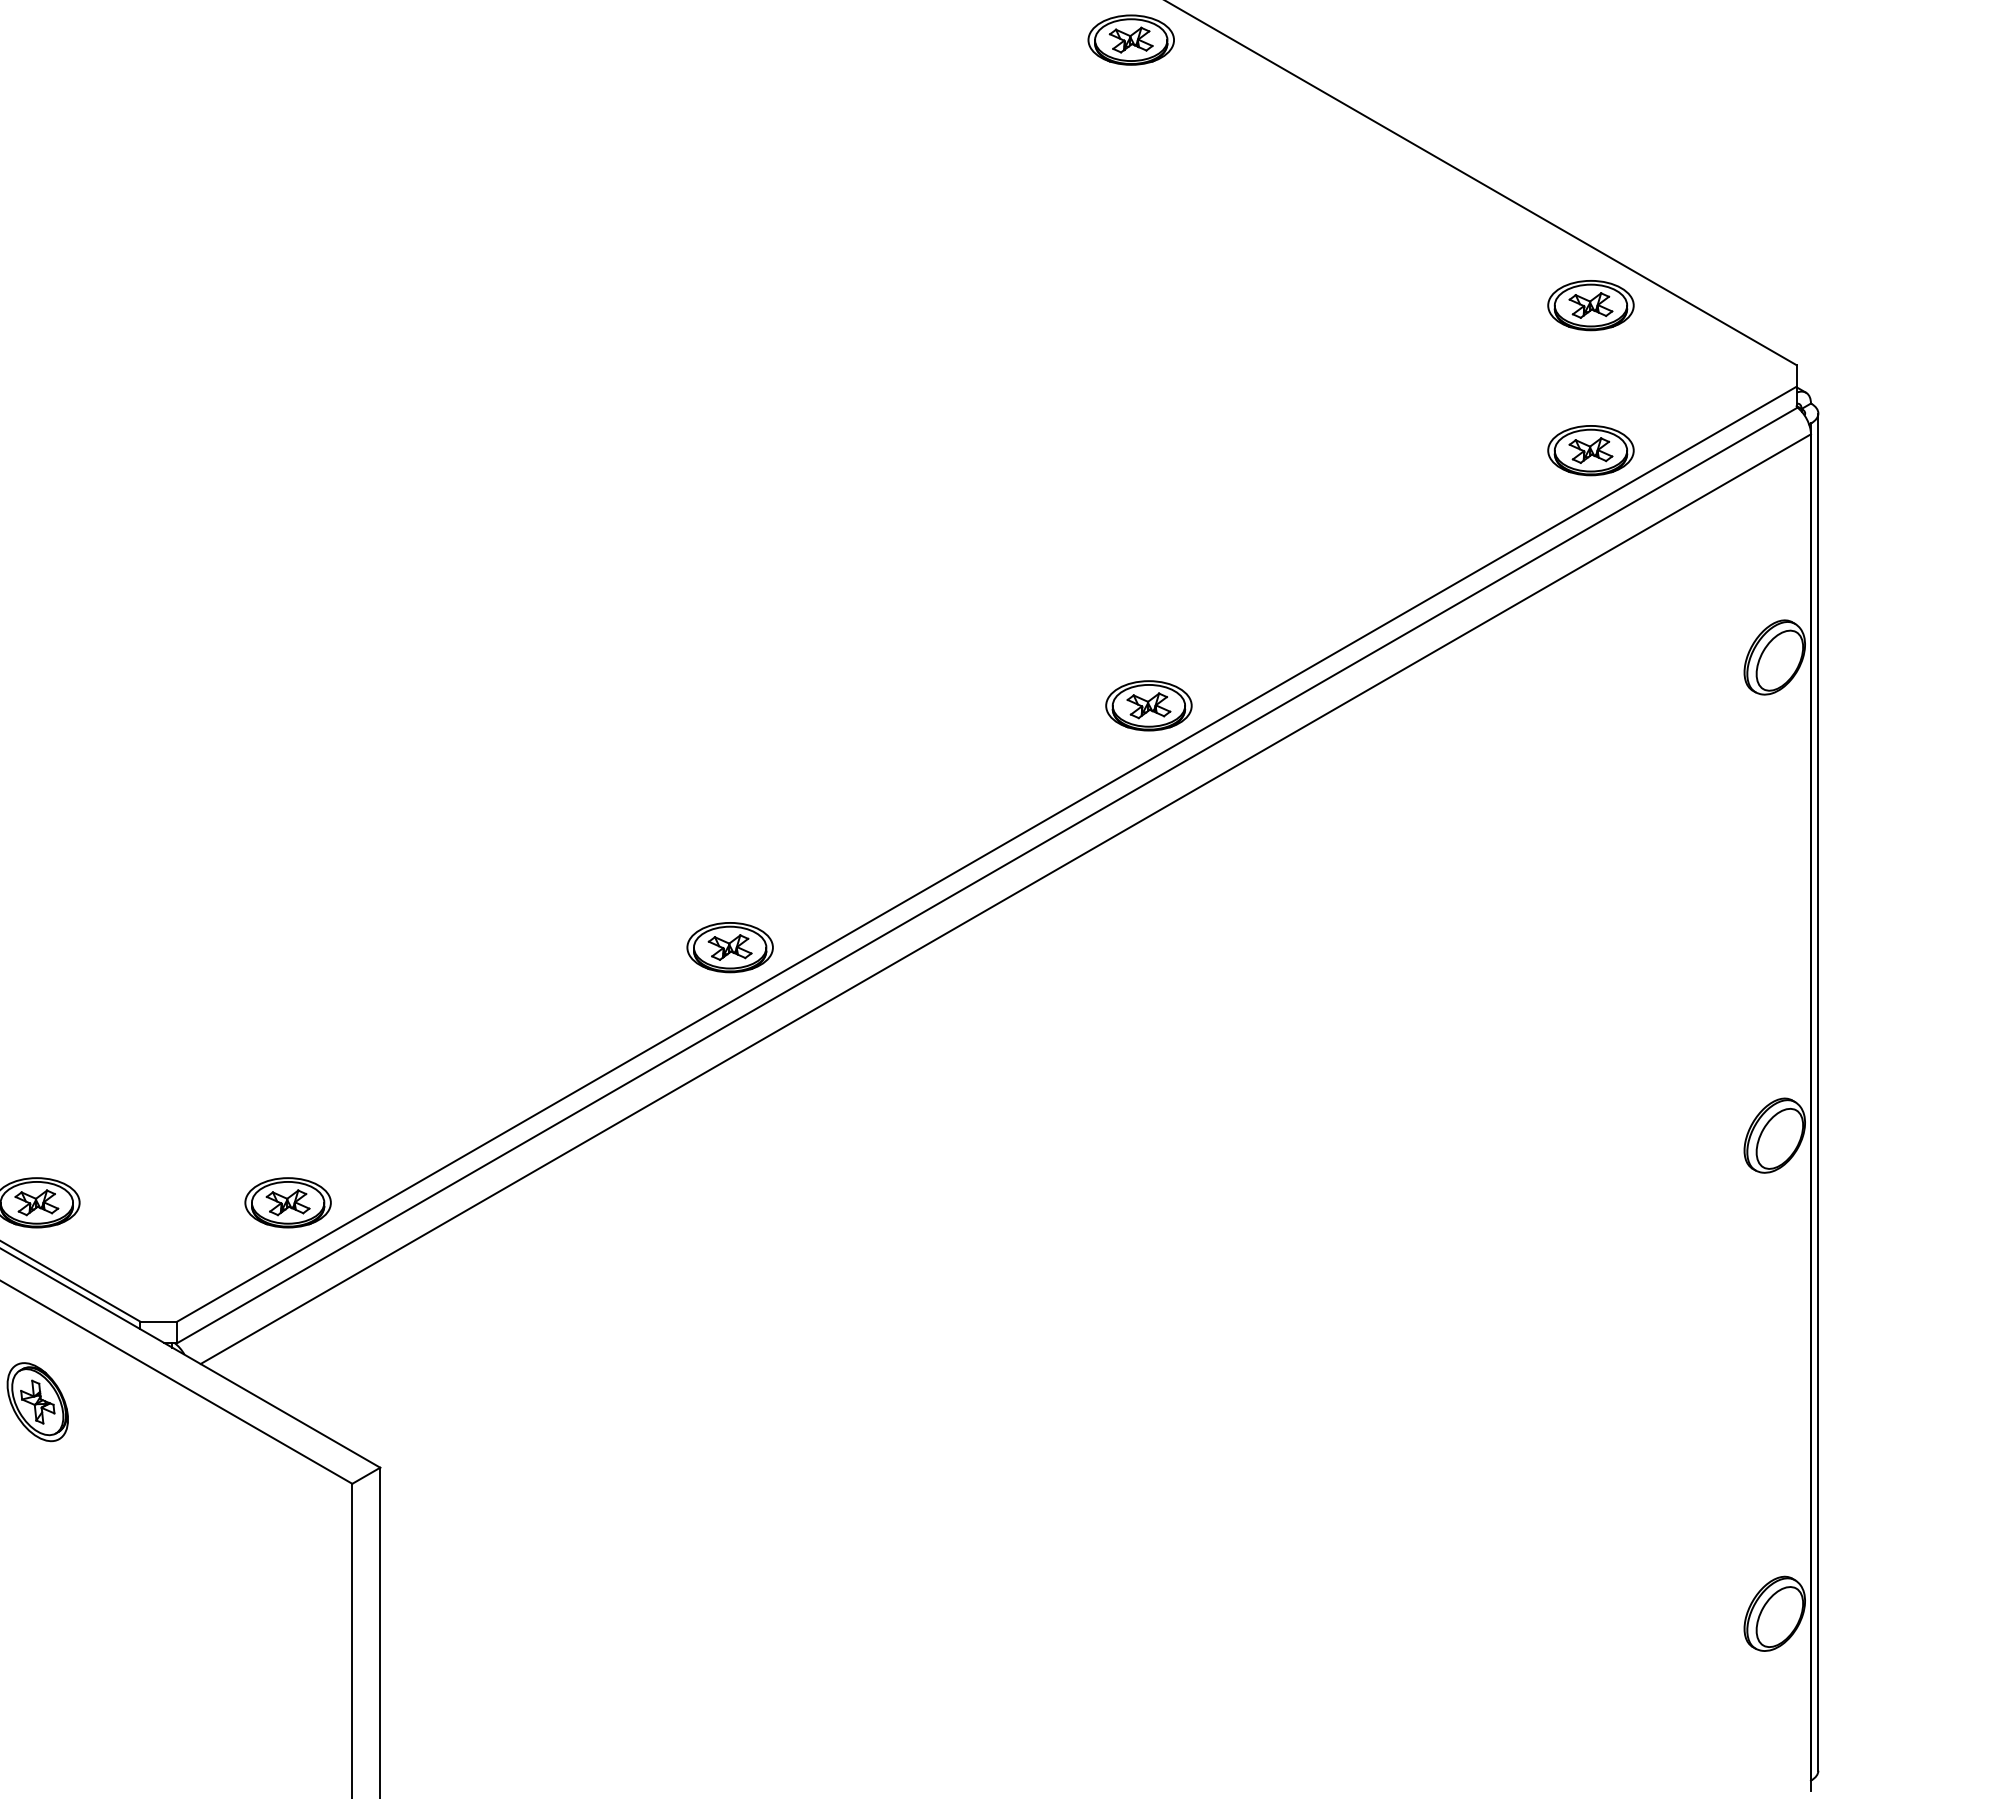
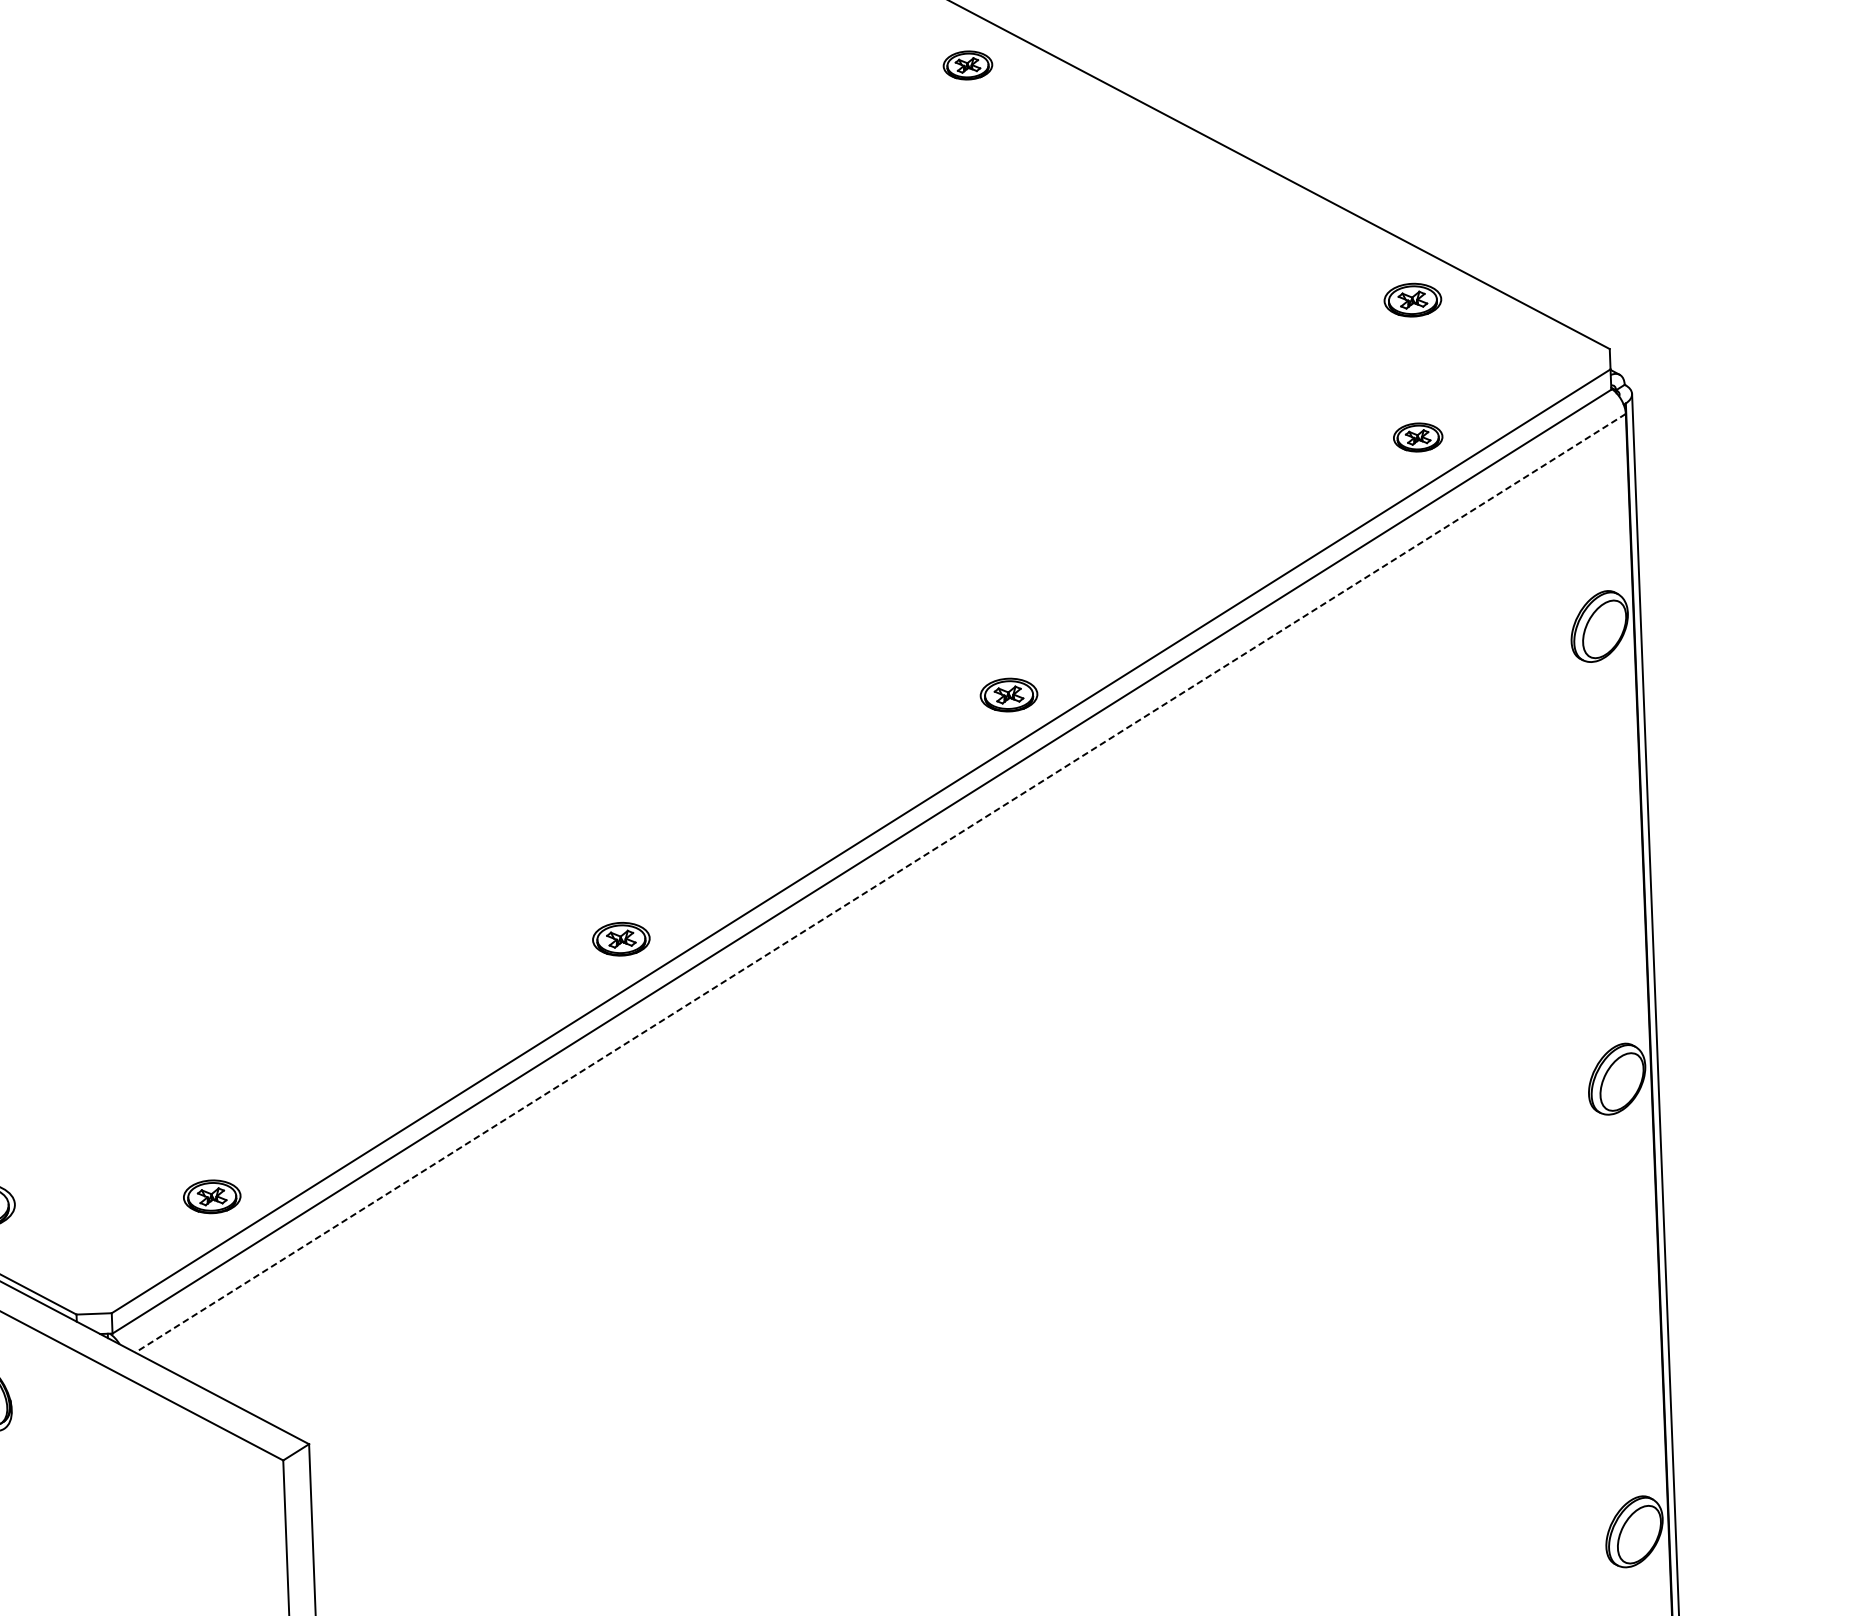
part: (1130, 39) -> (967, 64), size x0.6
part: (1590, 305) -> (1412, 300), size x0.7
part: (1590, 450) -> (1417, 437), size x0.6
part: (1148, 705) -> (1008, 694), size x0.7
line: (1005, 899) -> (880, 883), solid -> dashed
part: (729, 947) -> (620, 939), size x0.7
part: (287, 1202) -> (211, 1196), size x0.7

